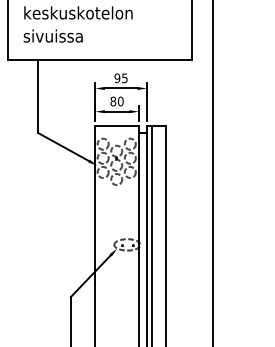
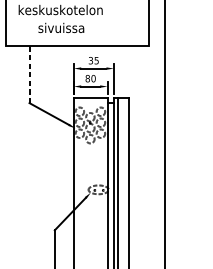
text: (52, 35) -> (60, 27), moved
text: (117, 77) -> (90, 60), 95 -> 35
line: (38, 96) -> (29, 74), solid -> dashed

